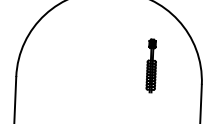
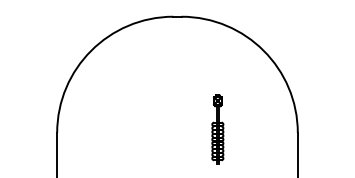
part: (151, 66) -> (217, 129), moved

